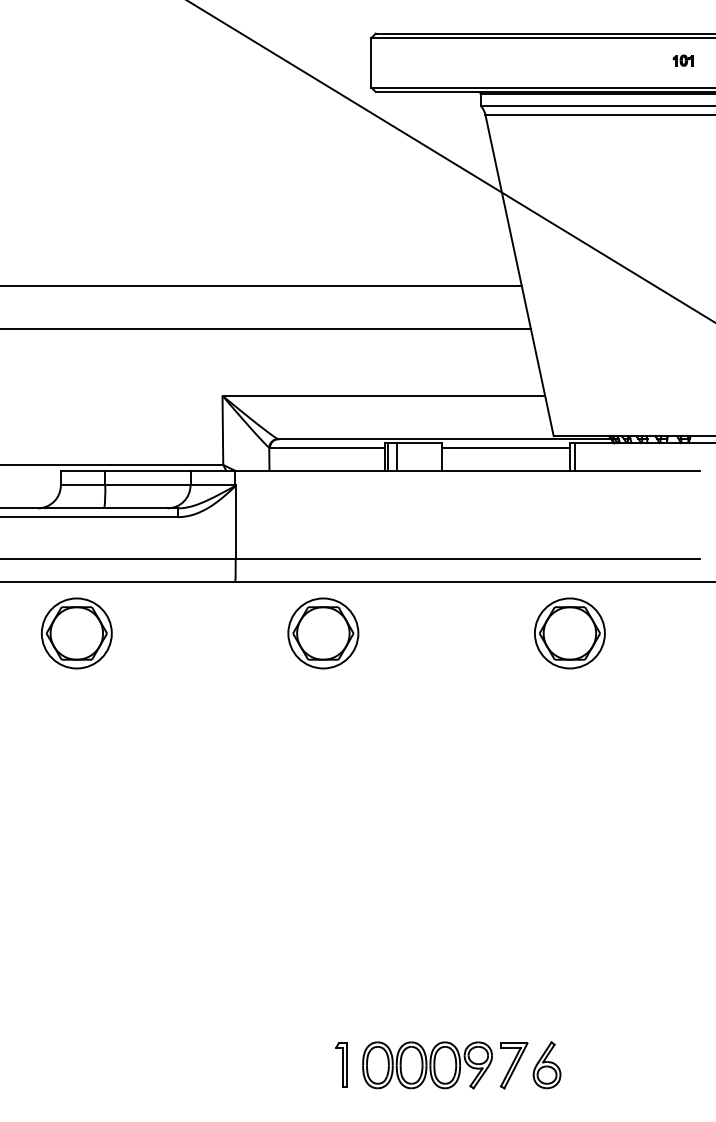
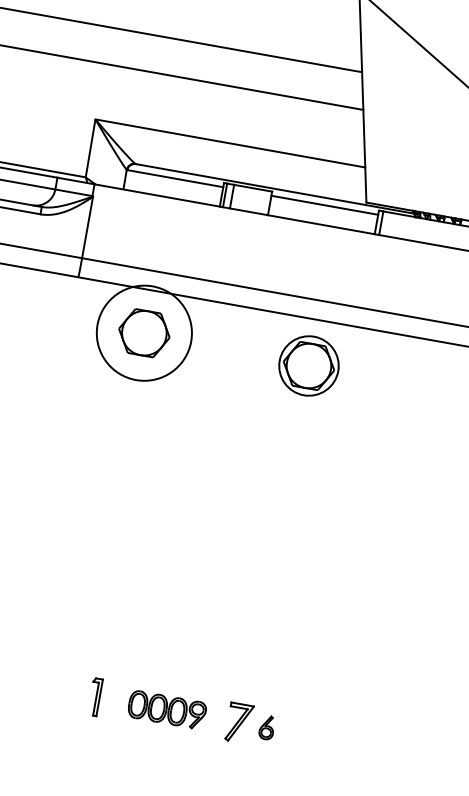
circle: (323, 633) -> (144, 333), size x1.6
part: (569, 633) -> (308, 365), moved
part: (427, 1065) -> (167, 710), size x0.7
part: (546, 1065) -> (266, 727), size x0.6

